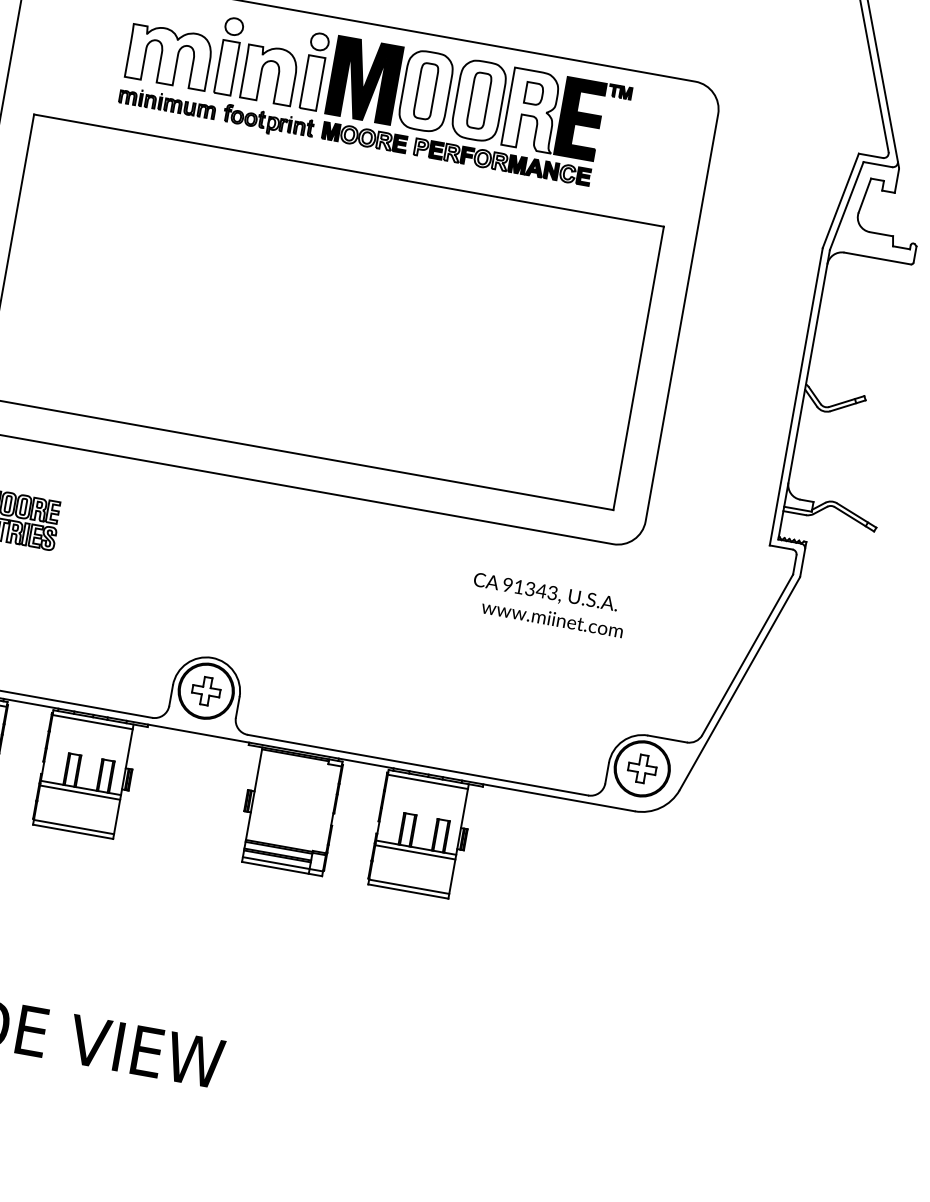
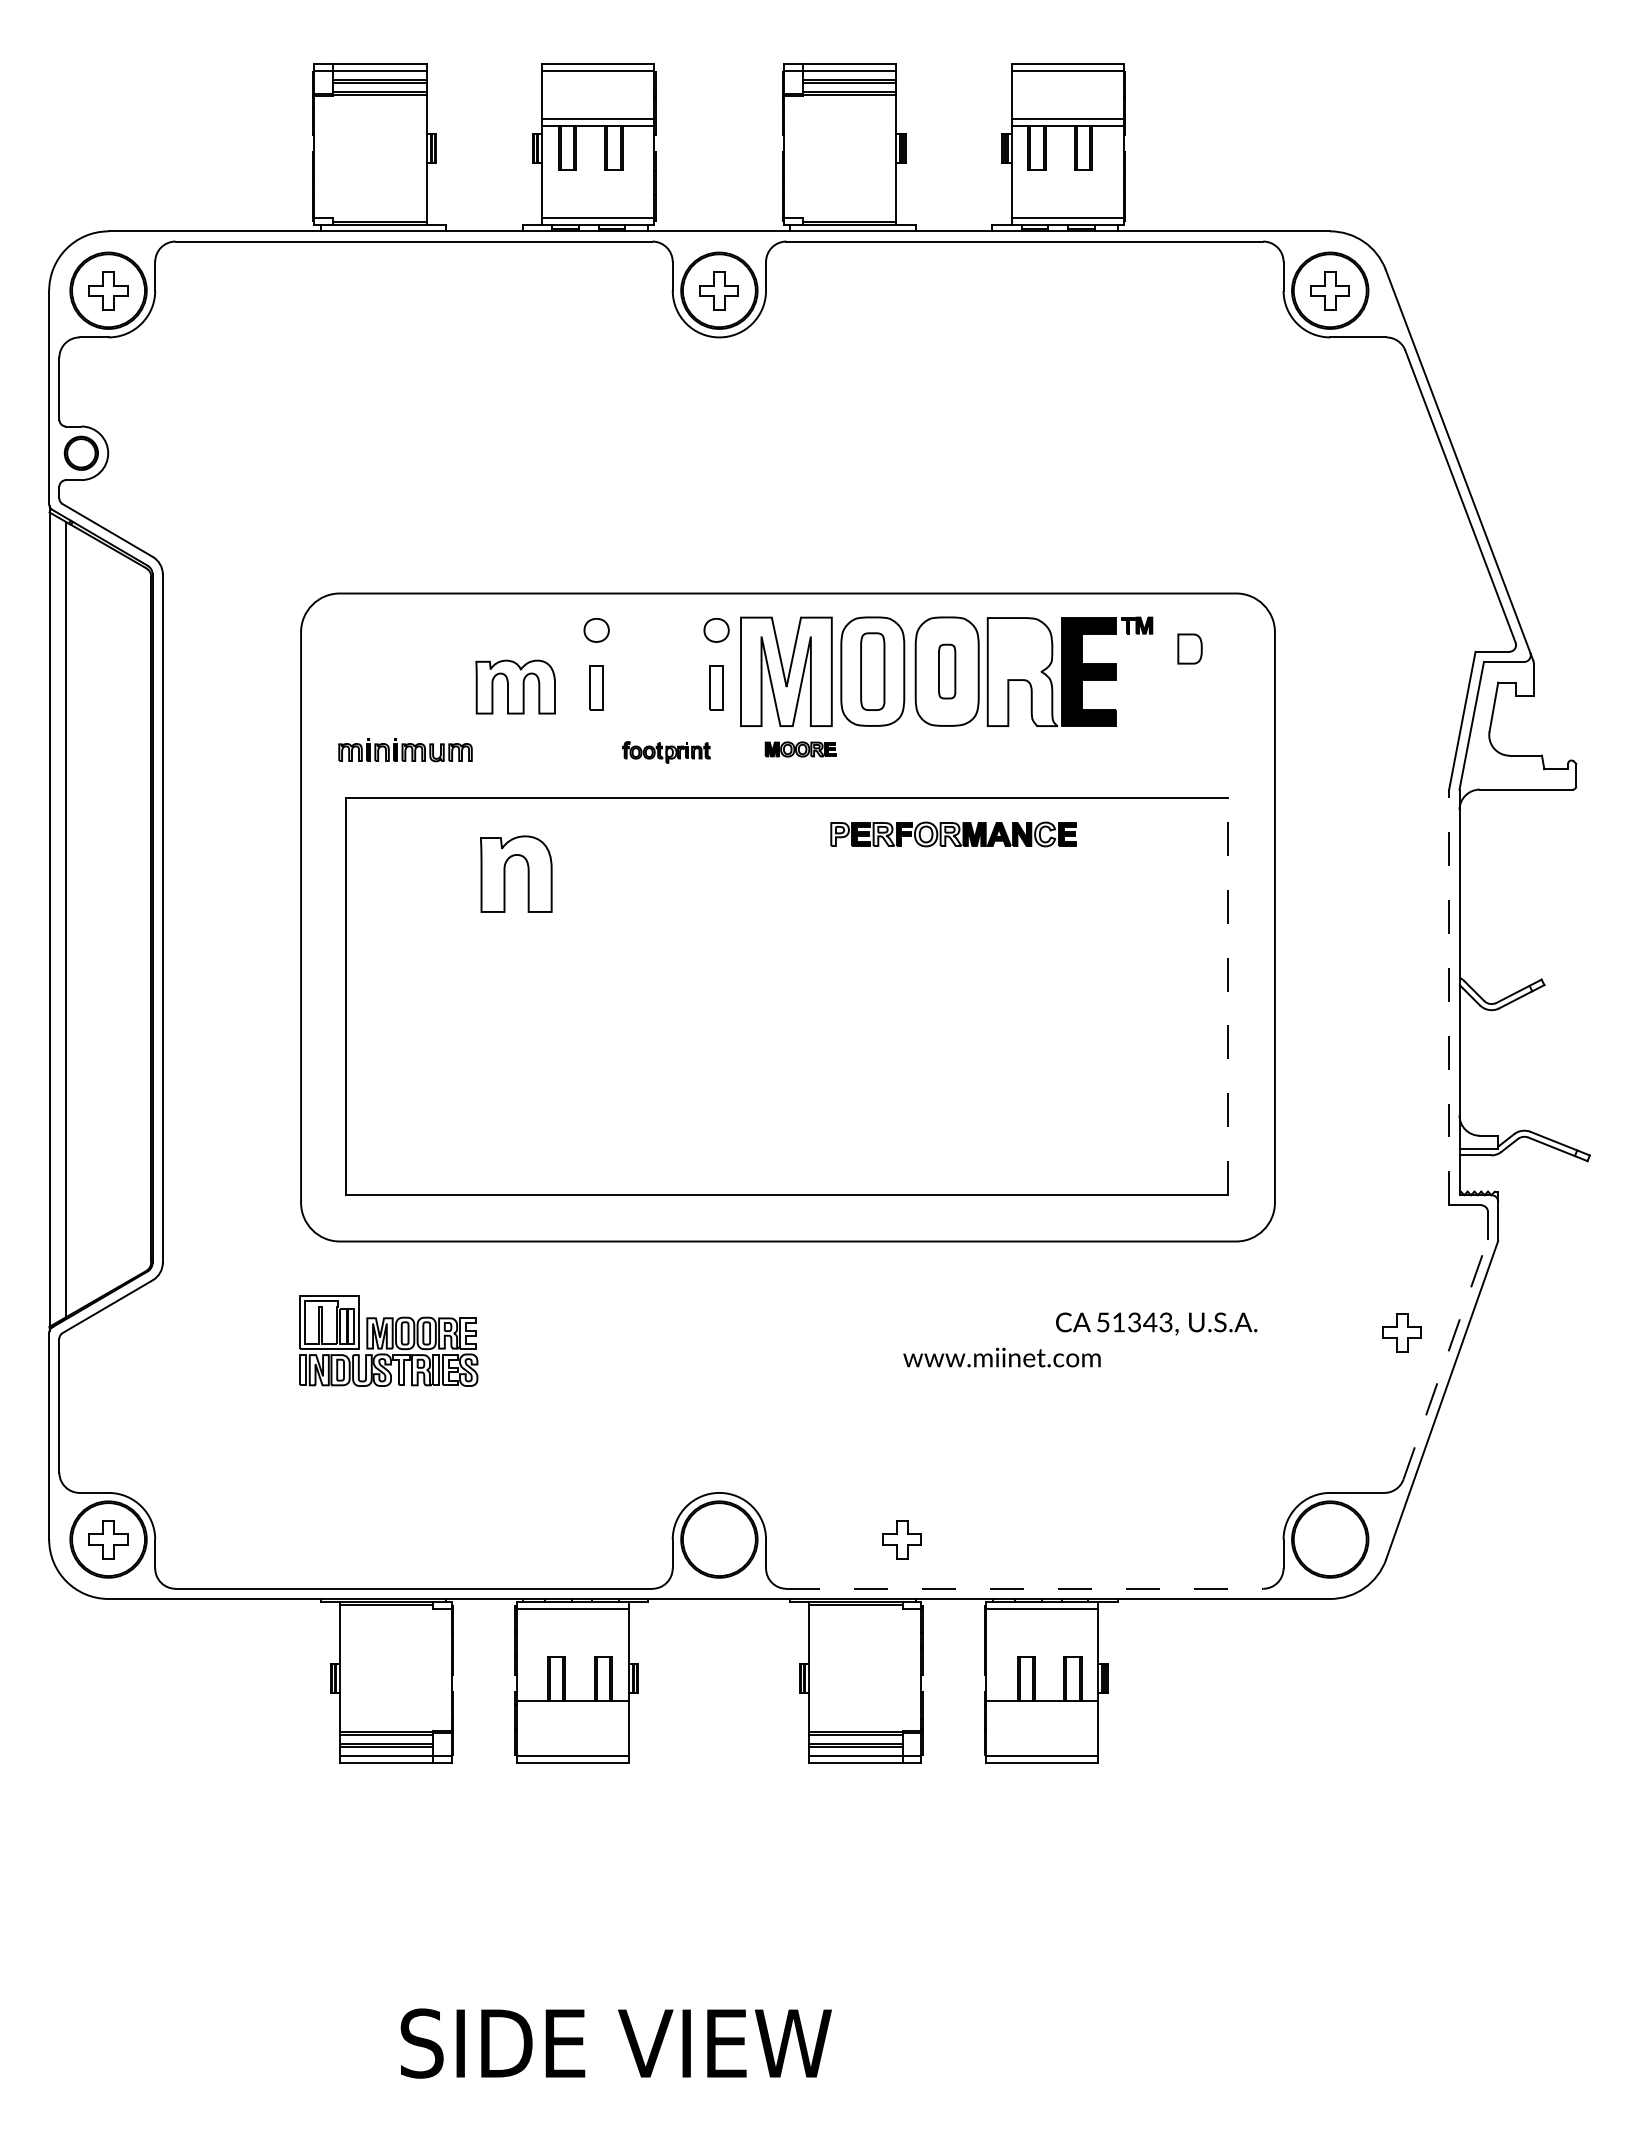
part: (169, 56) -> (515, 686), size x0.7
part: (226, 67) -> (596, 687), size x0.6
part: (262, 72) -> (505, 873), moved
fill: (364, 80) -> (786, 671), removed
part: (312, 82) -> (716, 687), size x0.6
part: (533, 93) -> (1189, 648), moved
part: (478, 100) -> (946, 671), size x0.7
part: (167, 103) -> (405, 750), moved
part: (268, 122) -> (666, 752), size x0.7
part: (364, 137) -> (800, 749), size x0.6
part: (502, 162) -> (953, 834), moved
line: (638, 368) -> (1228, 996), solid -> dashed
line: (796, 396) -> (1449, 996), solid -> dashed
text: (507, 584) -> (1102, 1322), 91343, -> 51343,
text: (552, 618) -> (1001, 1357), moved
line: (747, 654) -> (1445, 1358), solid -> dashed
part: (205, 691) -> (901, 1539), moved
line: (418, 765) -> (1025, 1588), solid -> dashed
part: (641, 768) -> (1401, 1332), moved
line: (80, 792) -> (572, 1707), removed
line: (415, 852) -> (1042, 1707), removed

